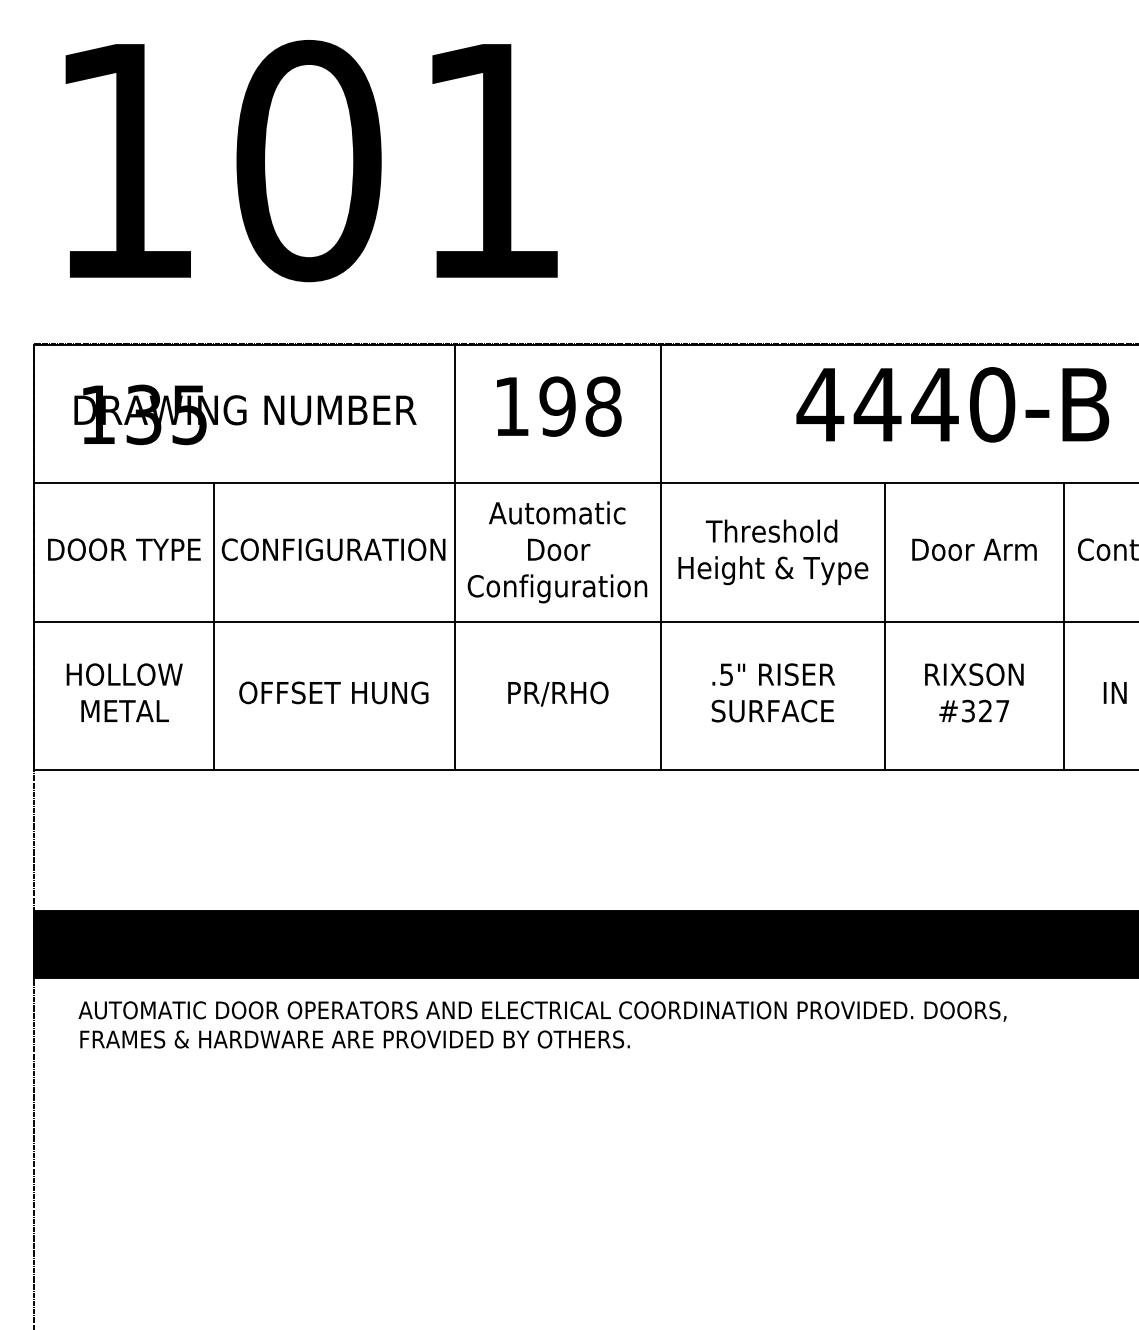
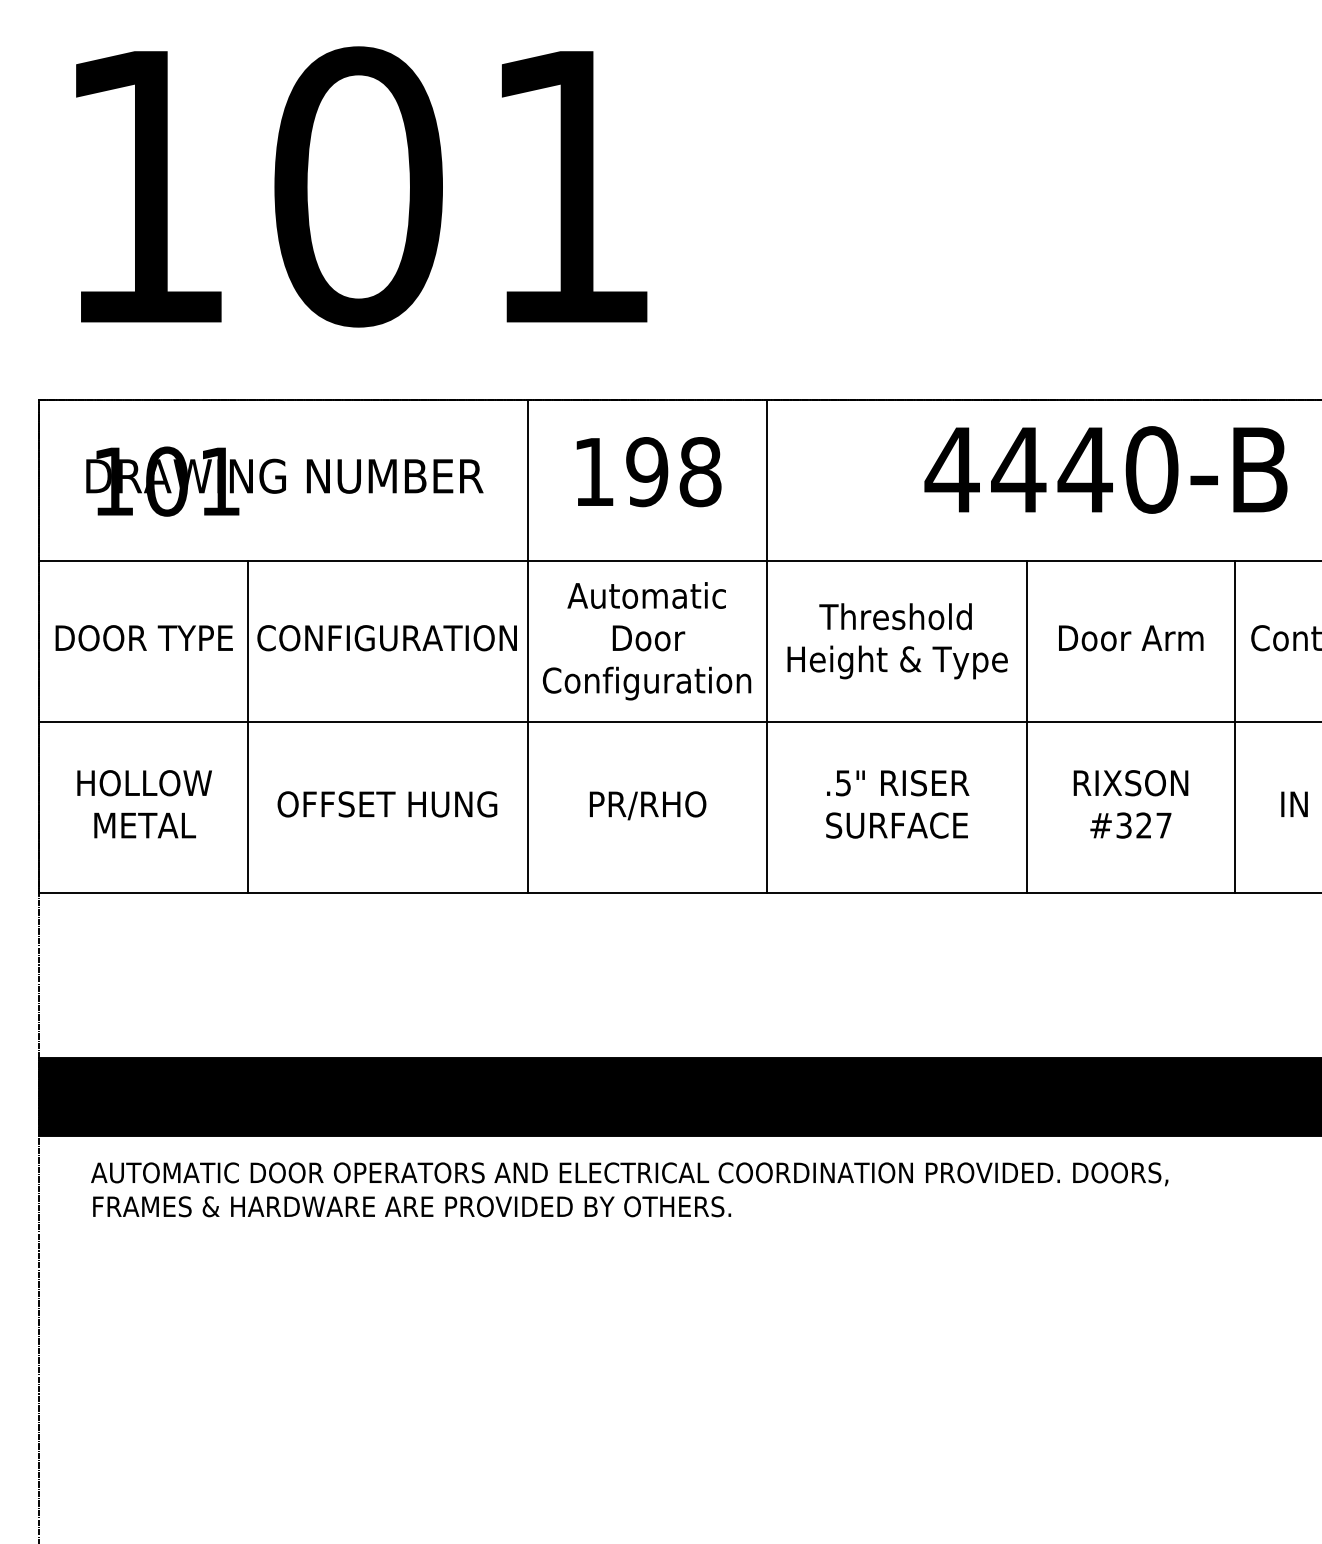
text: (166, 414) -> (193, 481), 135 -> 101

